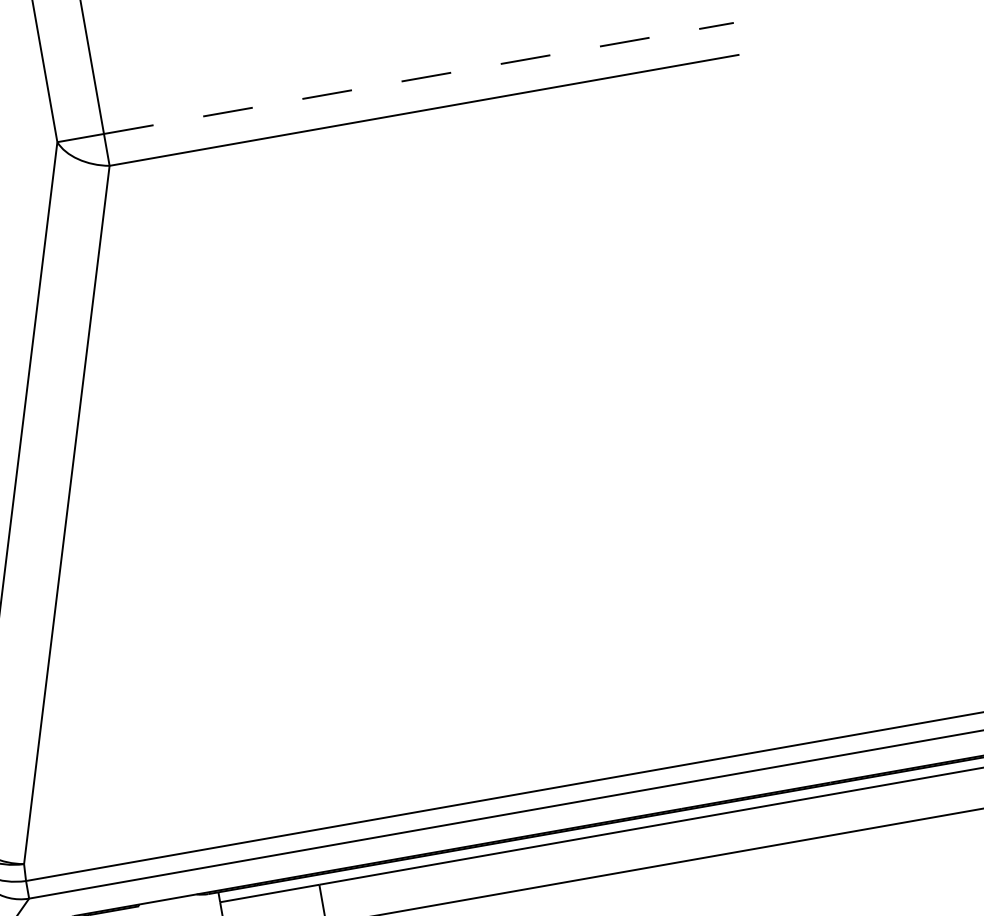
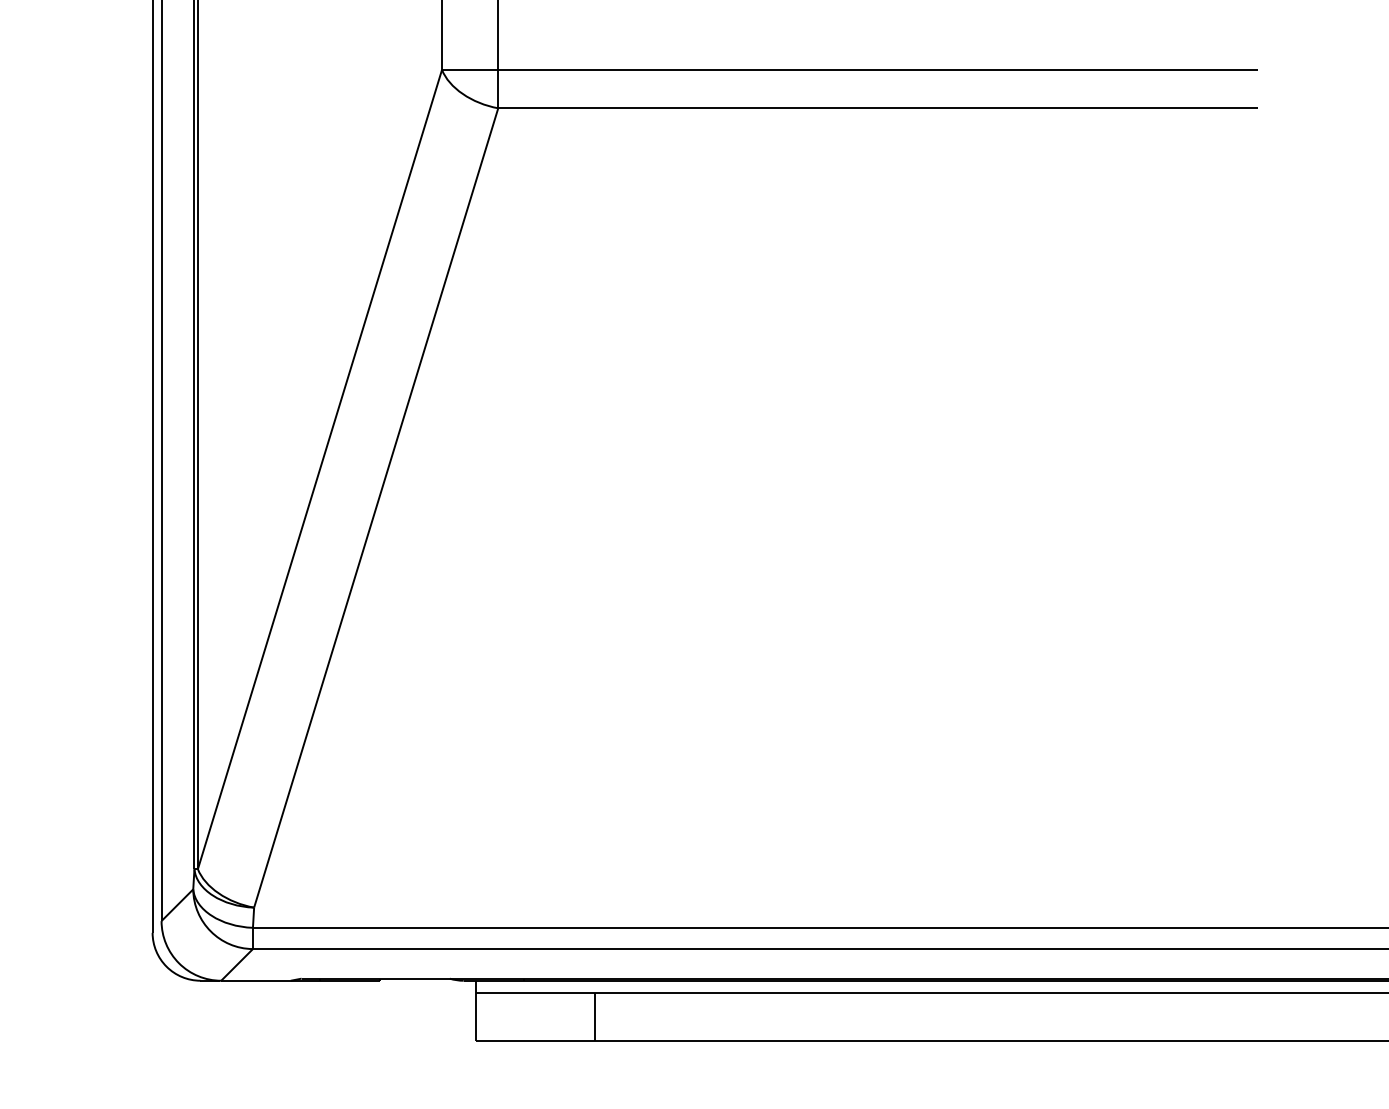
line: (419, 78) -> (878, 69), dashed -> solid

